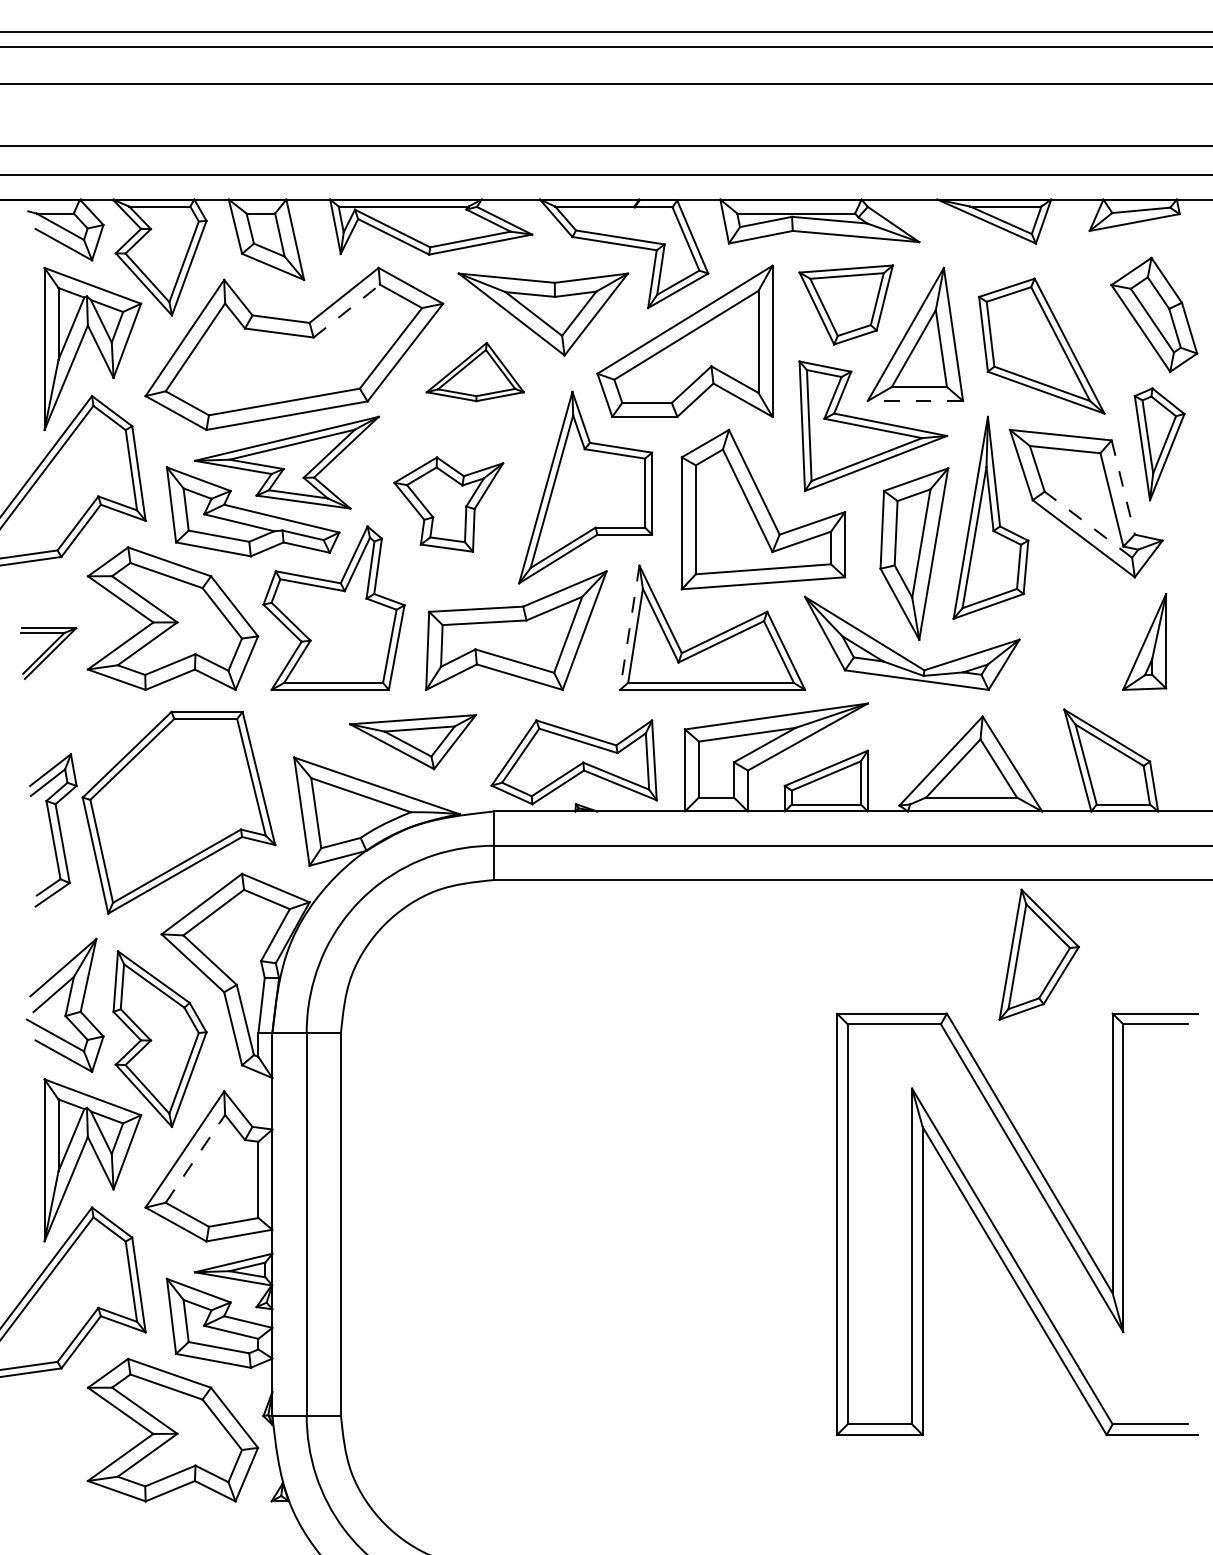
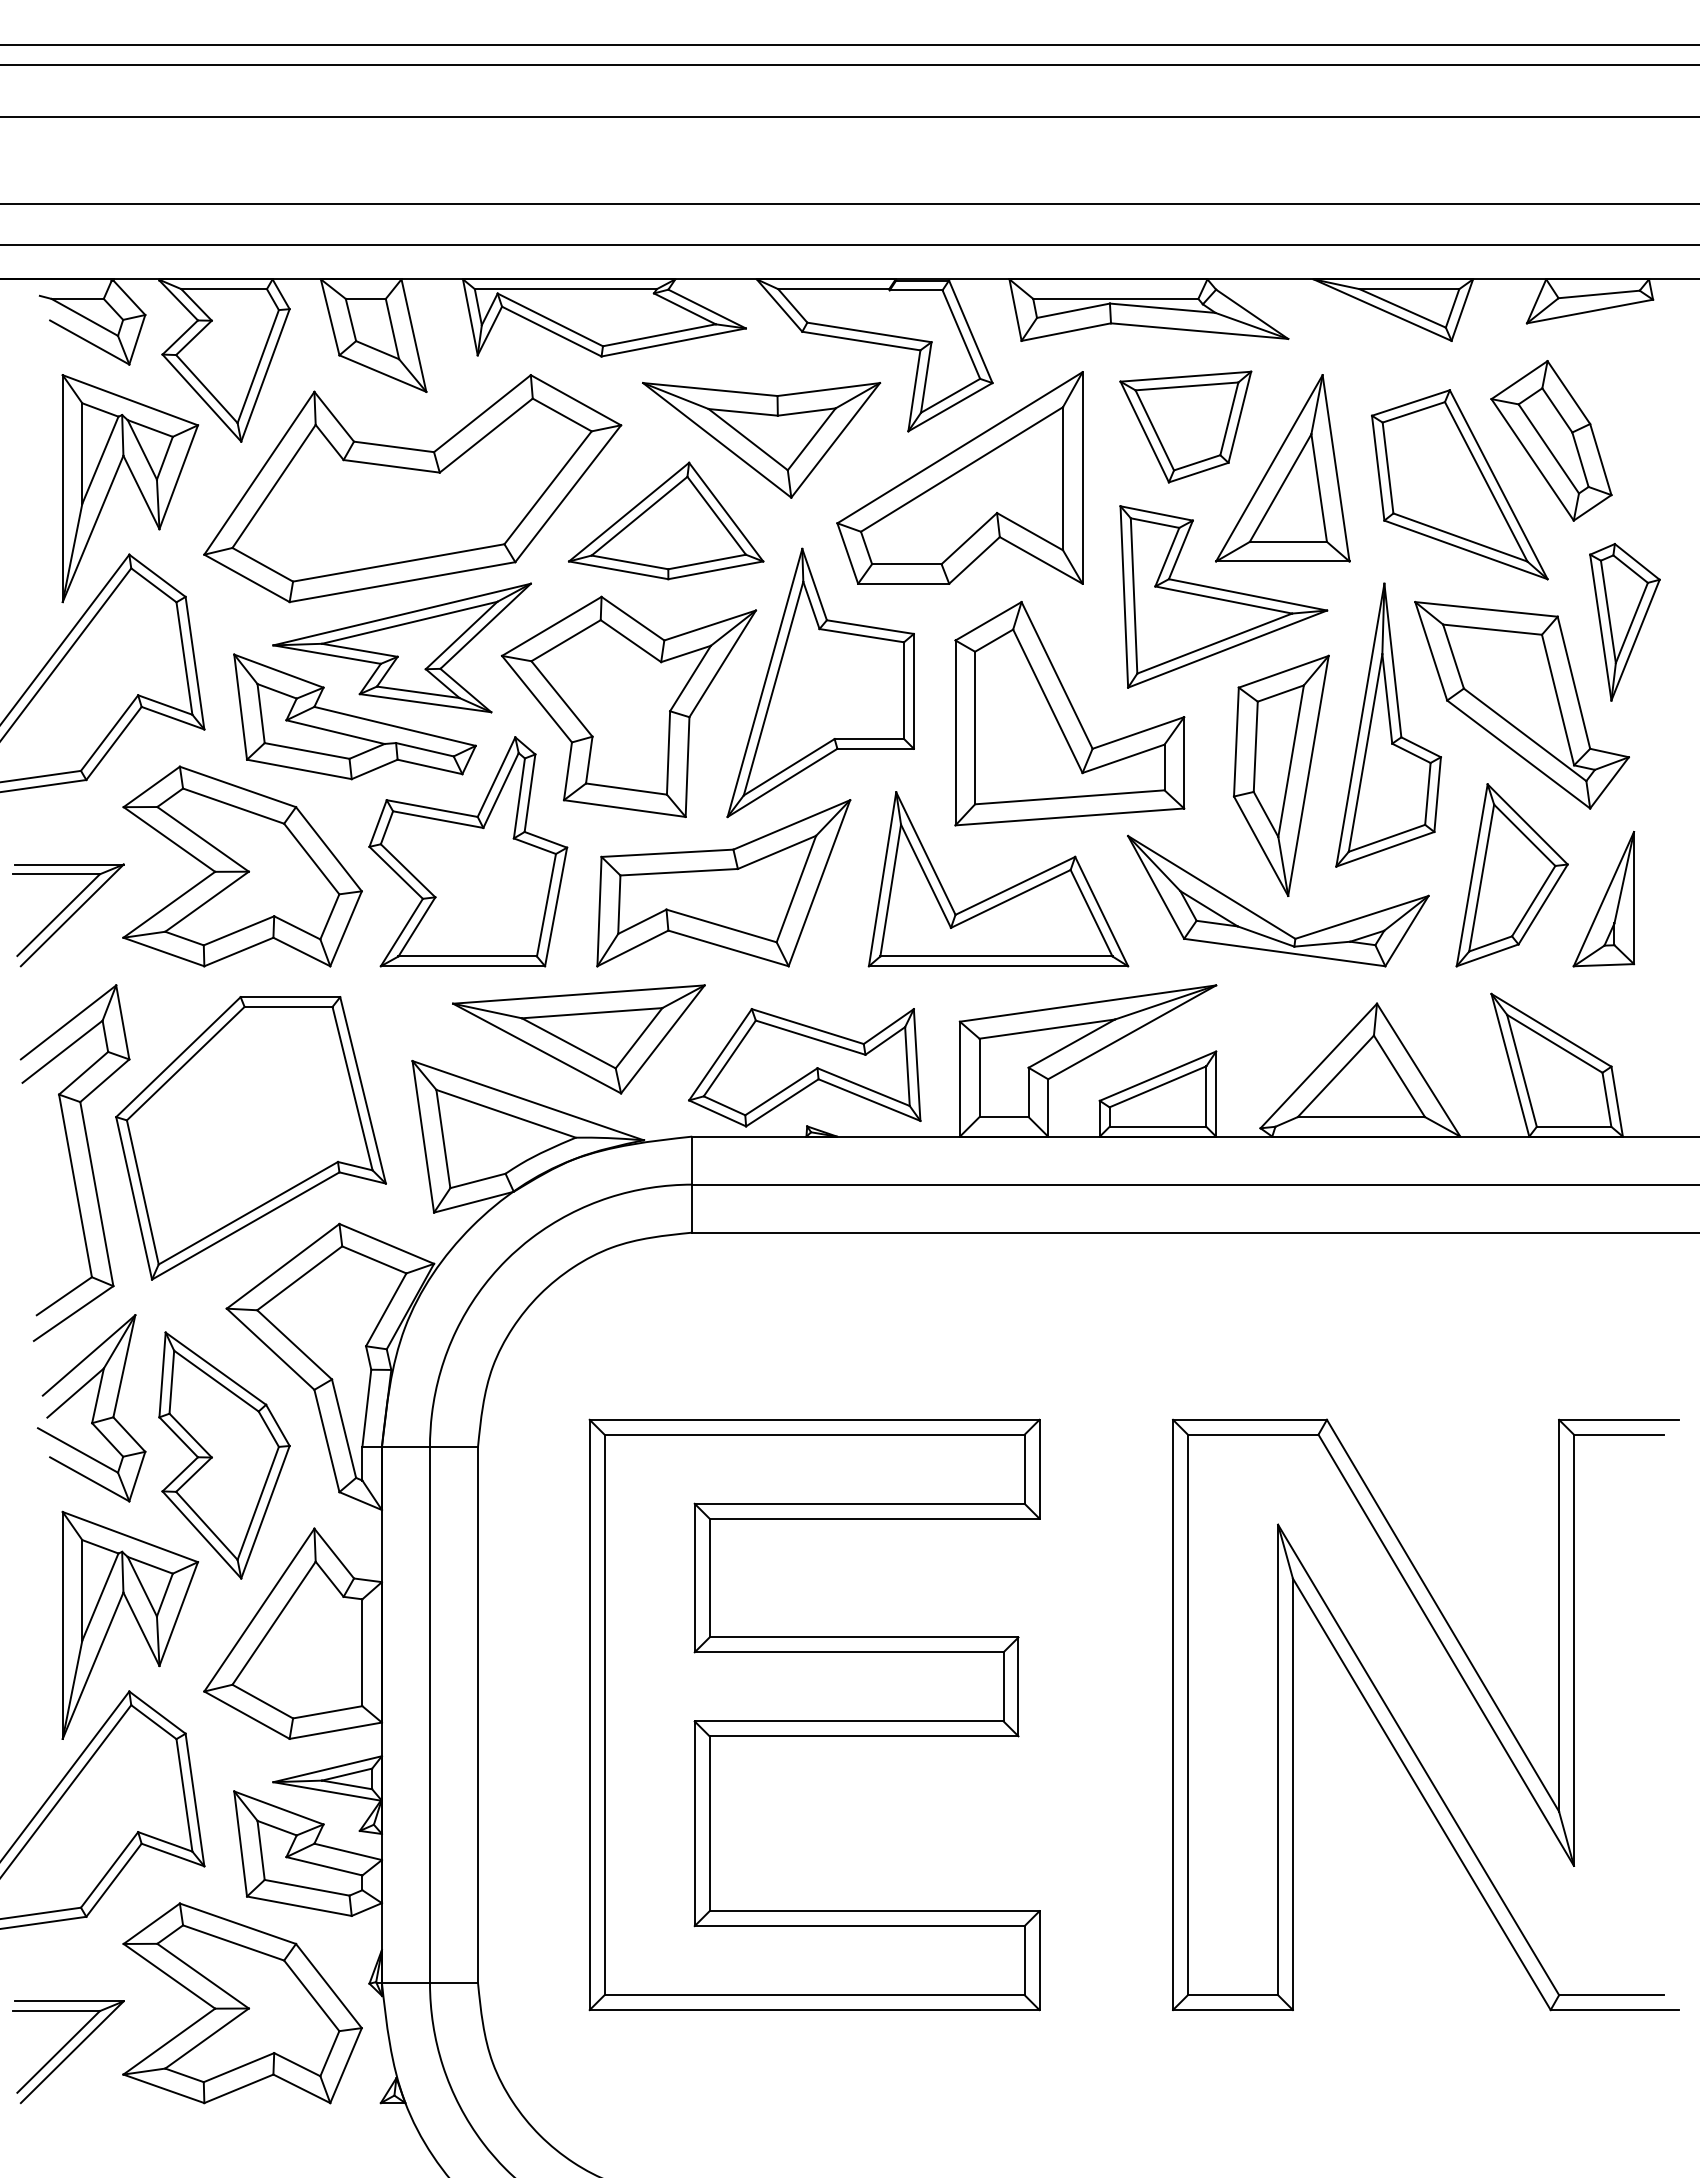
line: (347, 311) -> (486, 435), dashed -> solid
part: (1154, 314) -> (1551, 440), moved
part: (475, 371) -> (666, 520), size x1.43
line: (915, 400) -> (1282, 561), dashed -> solid
line: (1123, 488) -> (1574, 683), dashed -> solid
part: (448, 504) -> (628, 706), size x1.67
line: (1088, 524) -> (1525, 734), dashed -> solid
line: (629, 627) -> (882, 879), dashed -> solid
part: (48, 653) -> (68, 915), size x1.43
part: (412, 742) -> (578, 1039), size x1.43
part: (52, 829) -> (74, 1162), size x1.67
part: (1038, 954) -> (1511, 875), moved
line: (195, 1158) -> (274, 1622), dashed -> solid
part: (581, 1223) -> (814, 1714), added
part: (48, 1465) -> (68, 2052), added

